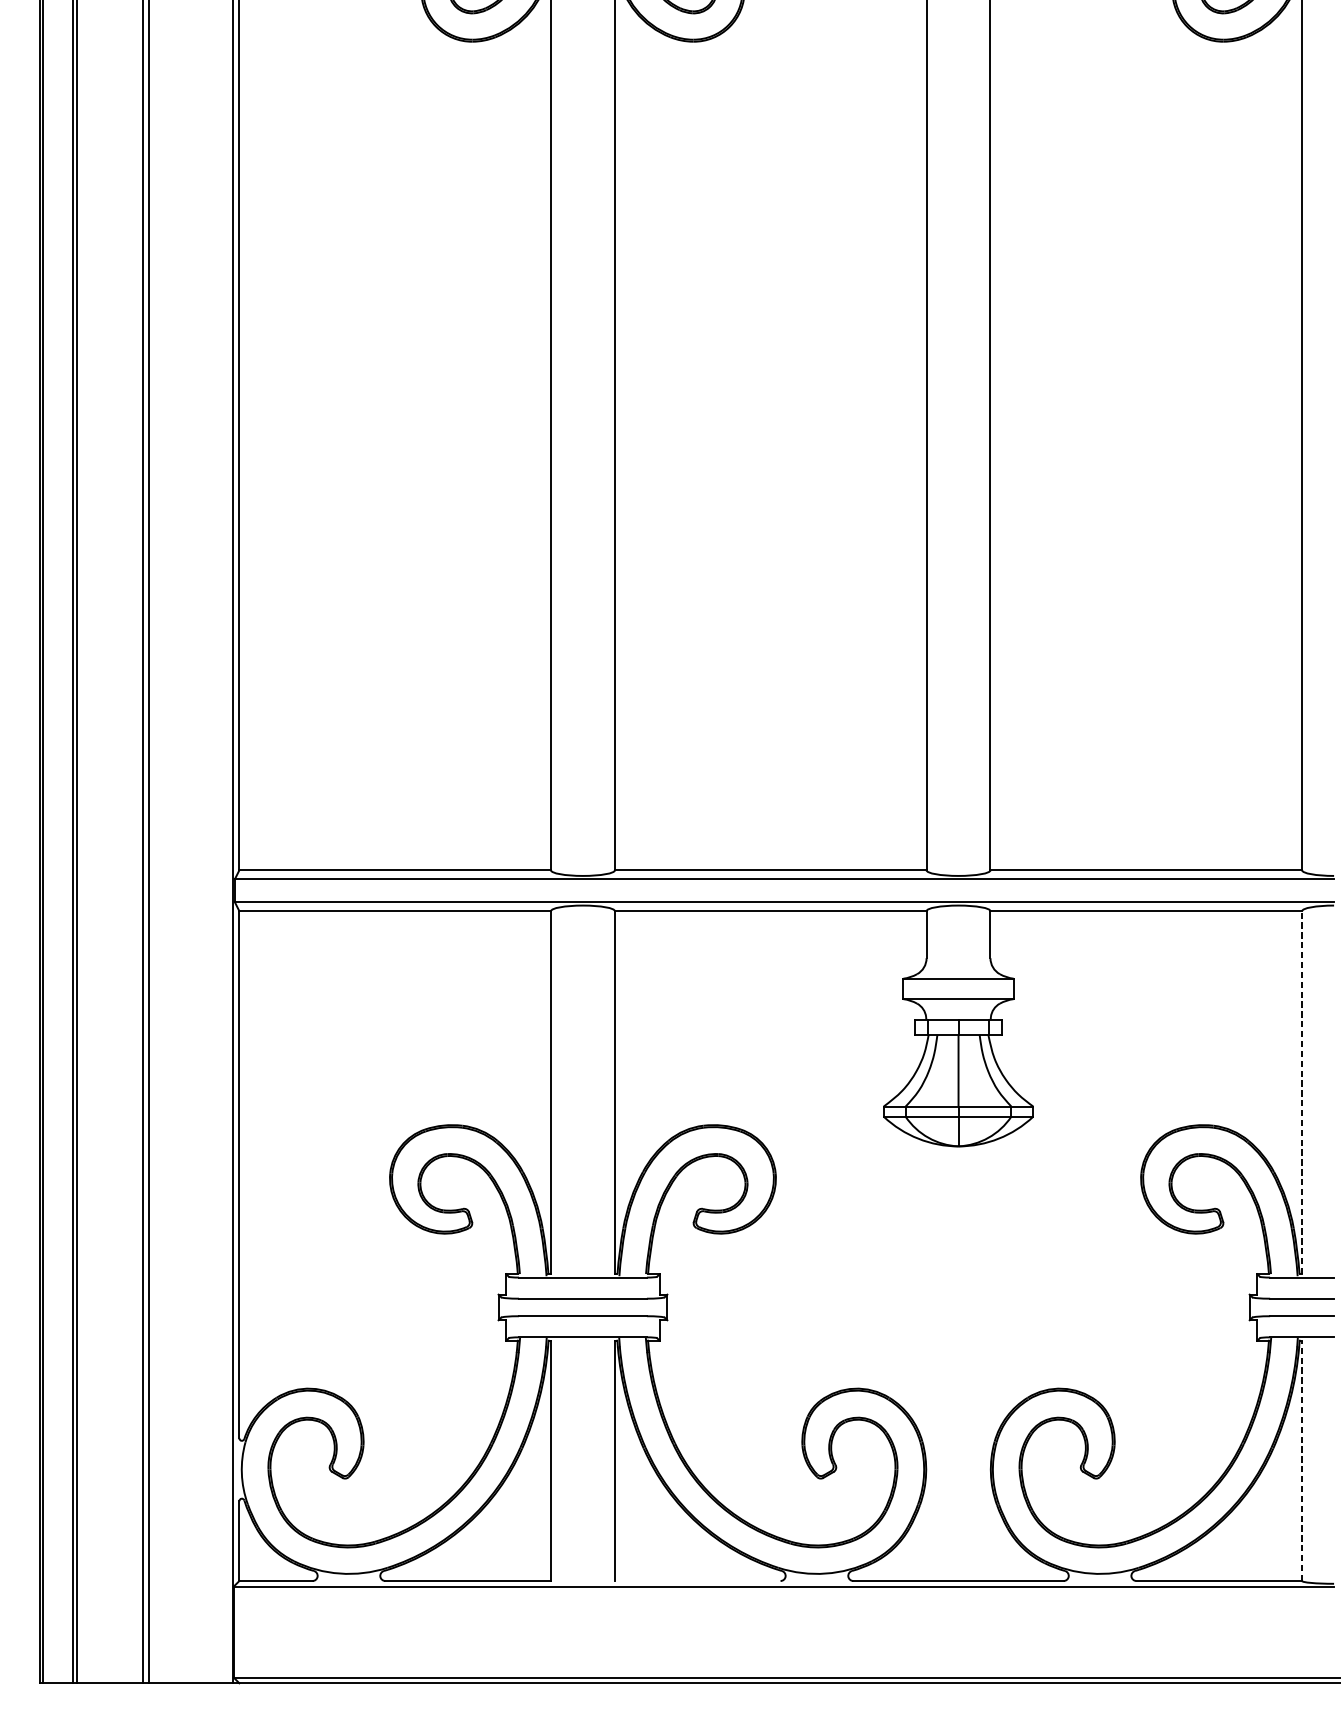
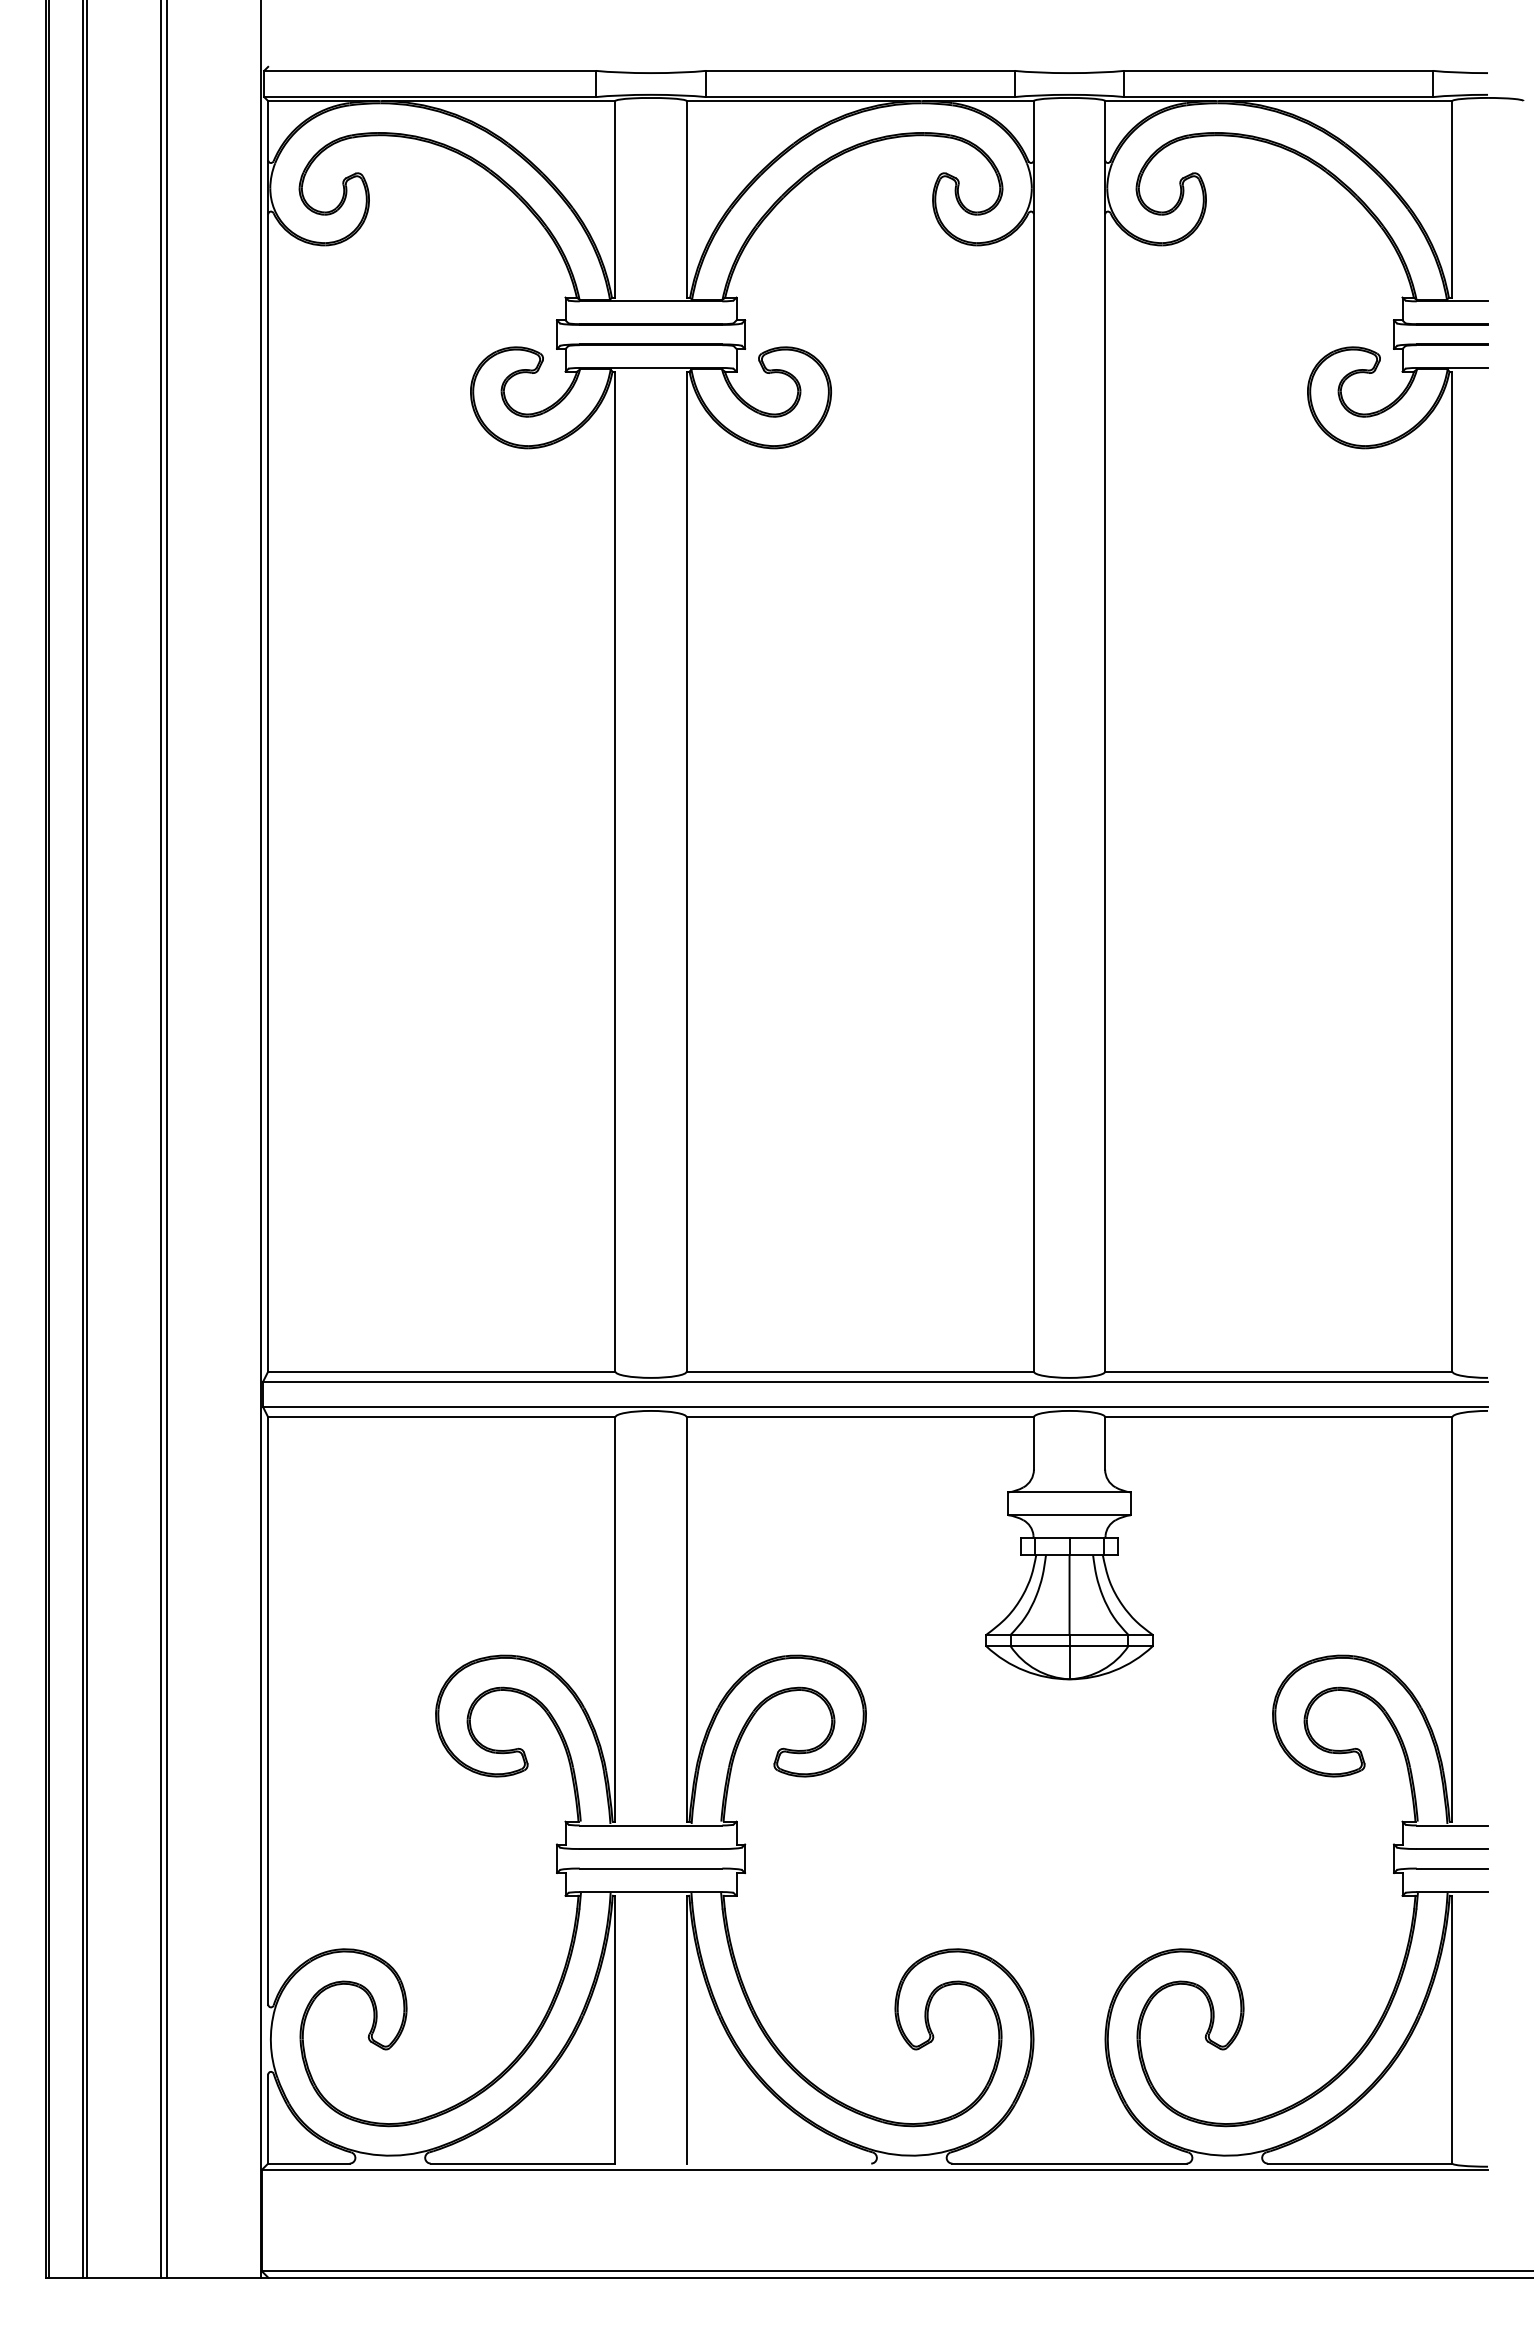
line: (1302, 1091) -> (1452, 1618), dashed -> solid
line: (1302, 1460) -> (1452, 2029), dashed -> solid

